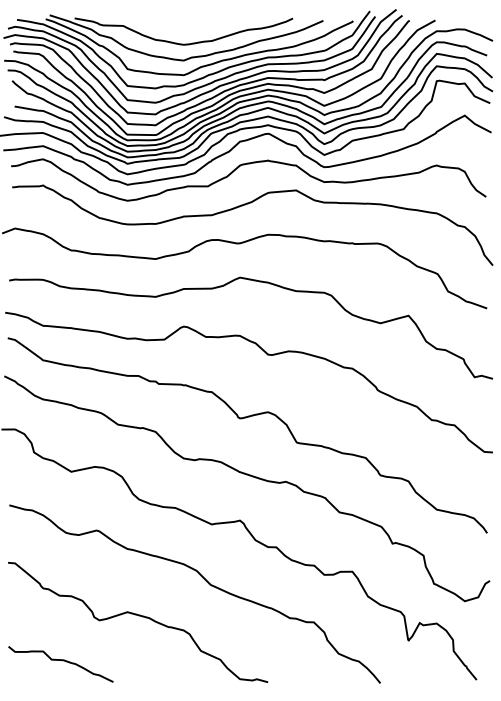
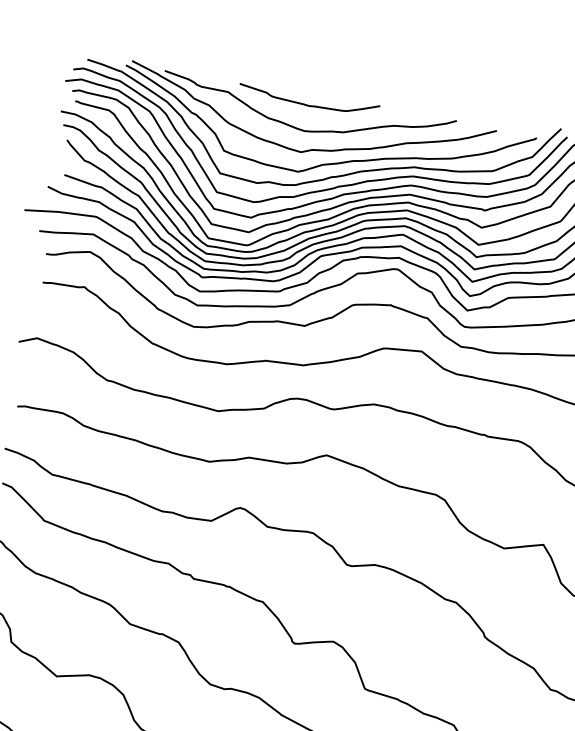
curve: (181, 24) -> (306, 103), added

